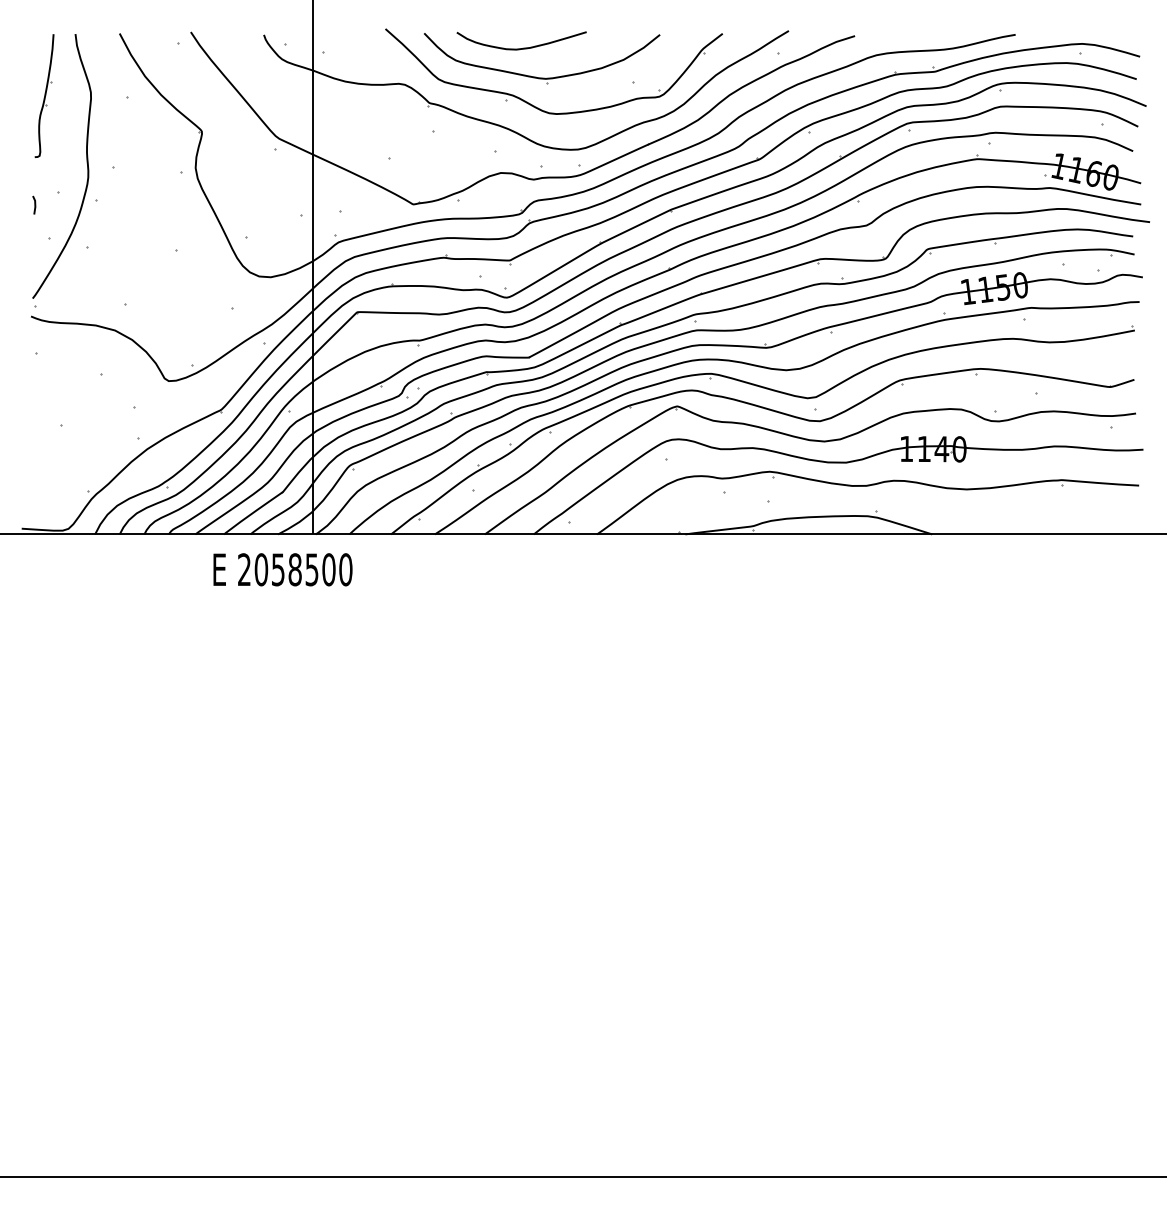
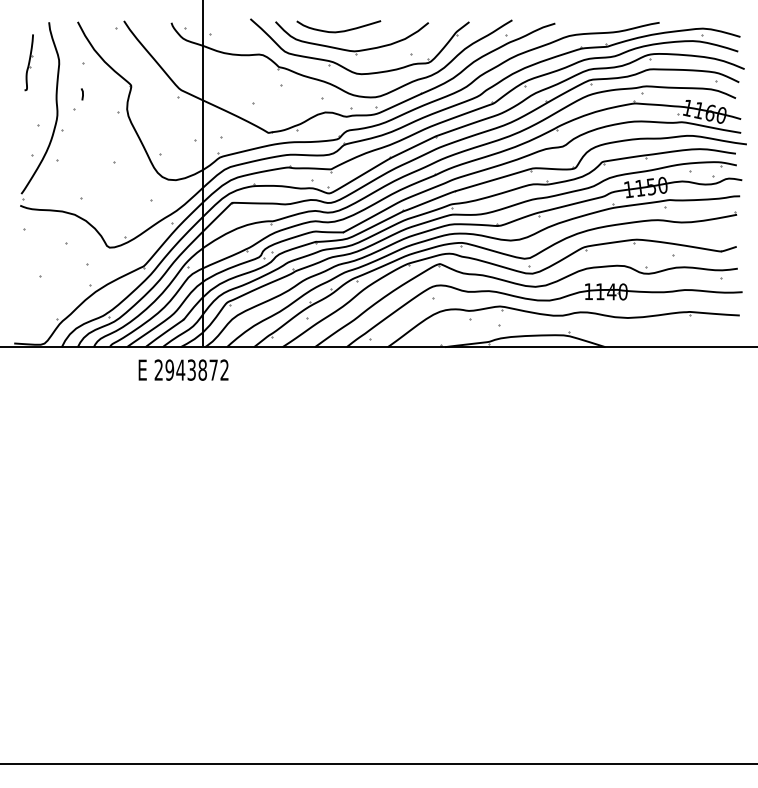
part: (43, 96) -> (28, 62), size x0.7
line: (34, 205) -> (82, 94), moved
text: (302, 568) -> (196, 369), 2058500 -> 2943872

